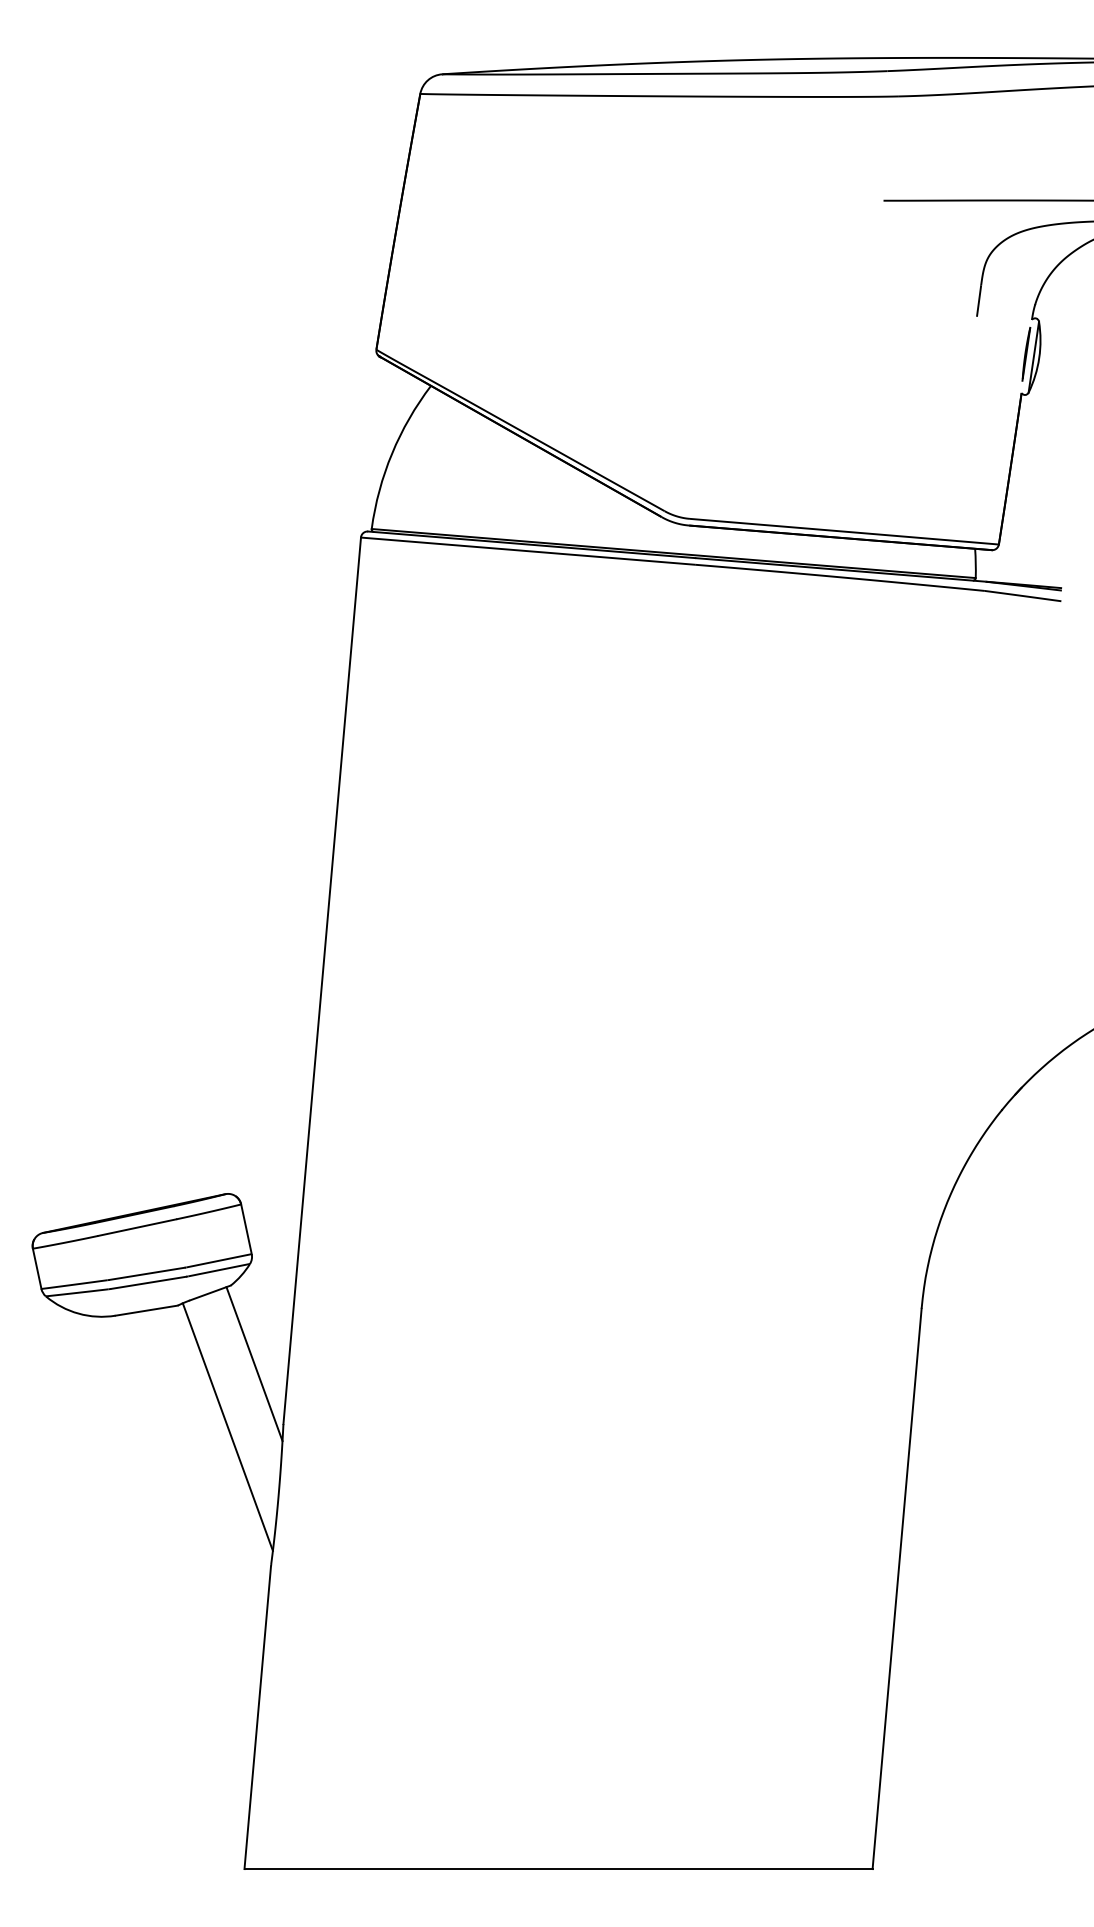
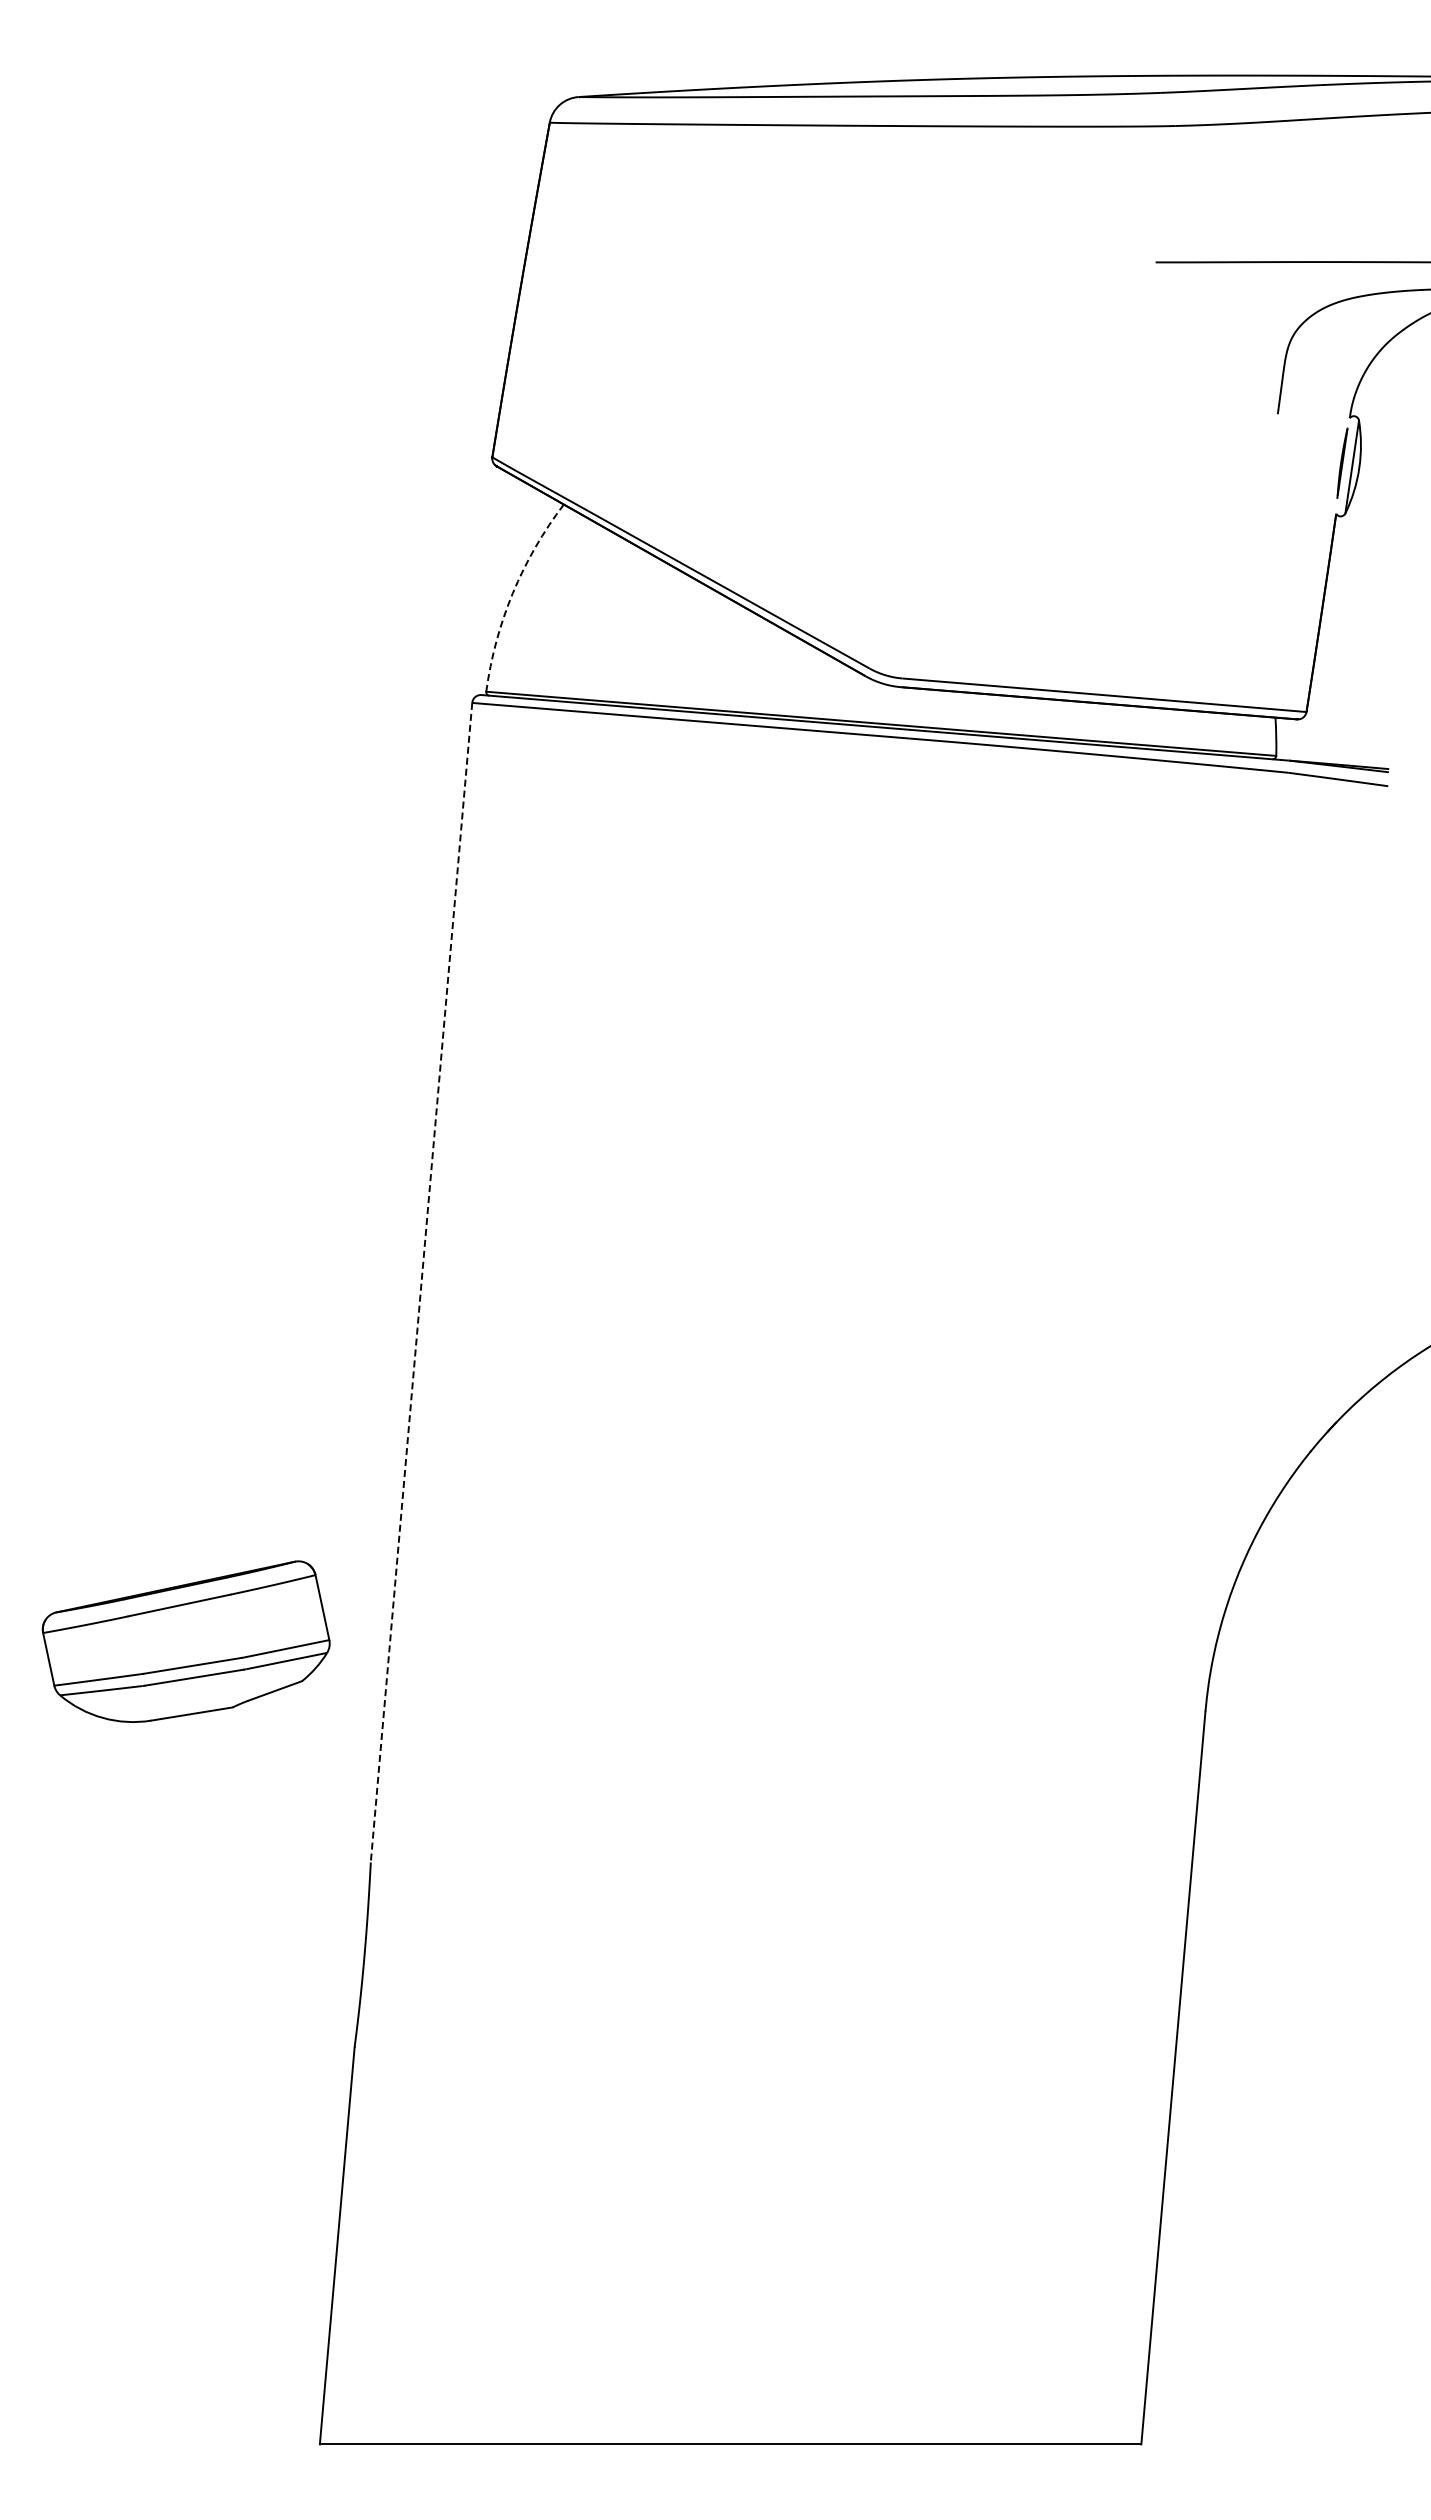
arc: (391, 453) -> (512, 593), solid -> dashed
line: (322, 980) -> (421, 1282), solid -> dashed
line: (254, 1363) -> (332, 1783), removed
line: (228, 1427) -> (298, 1866), removed

